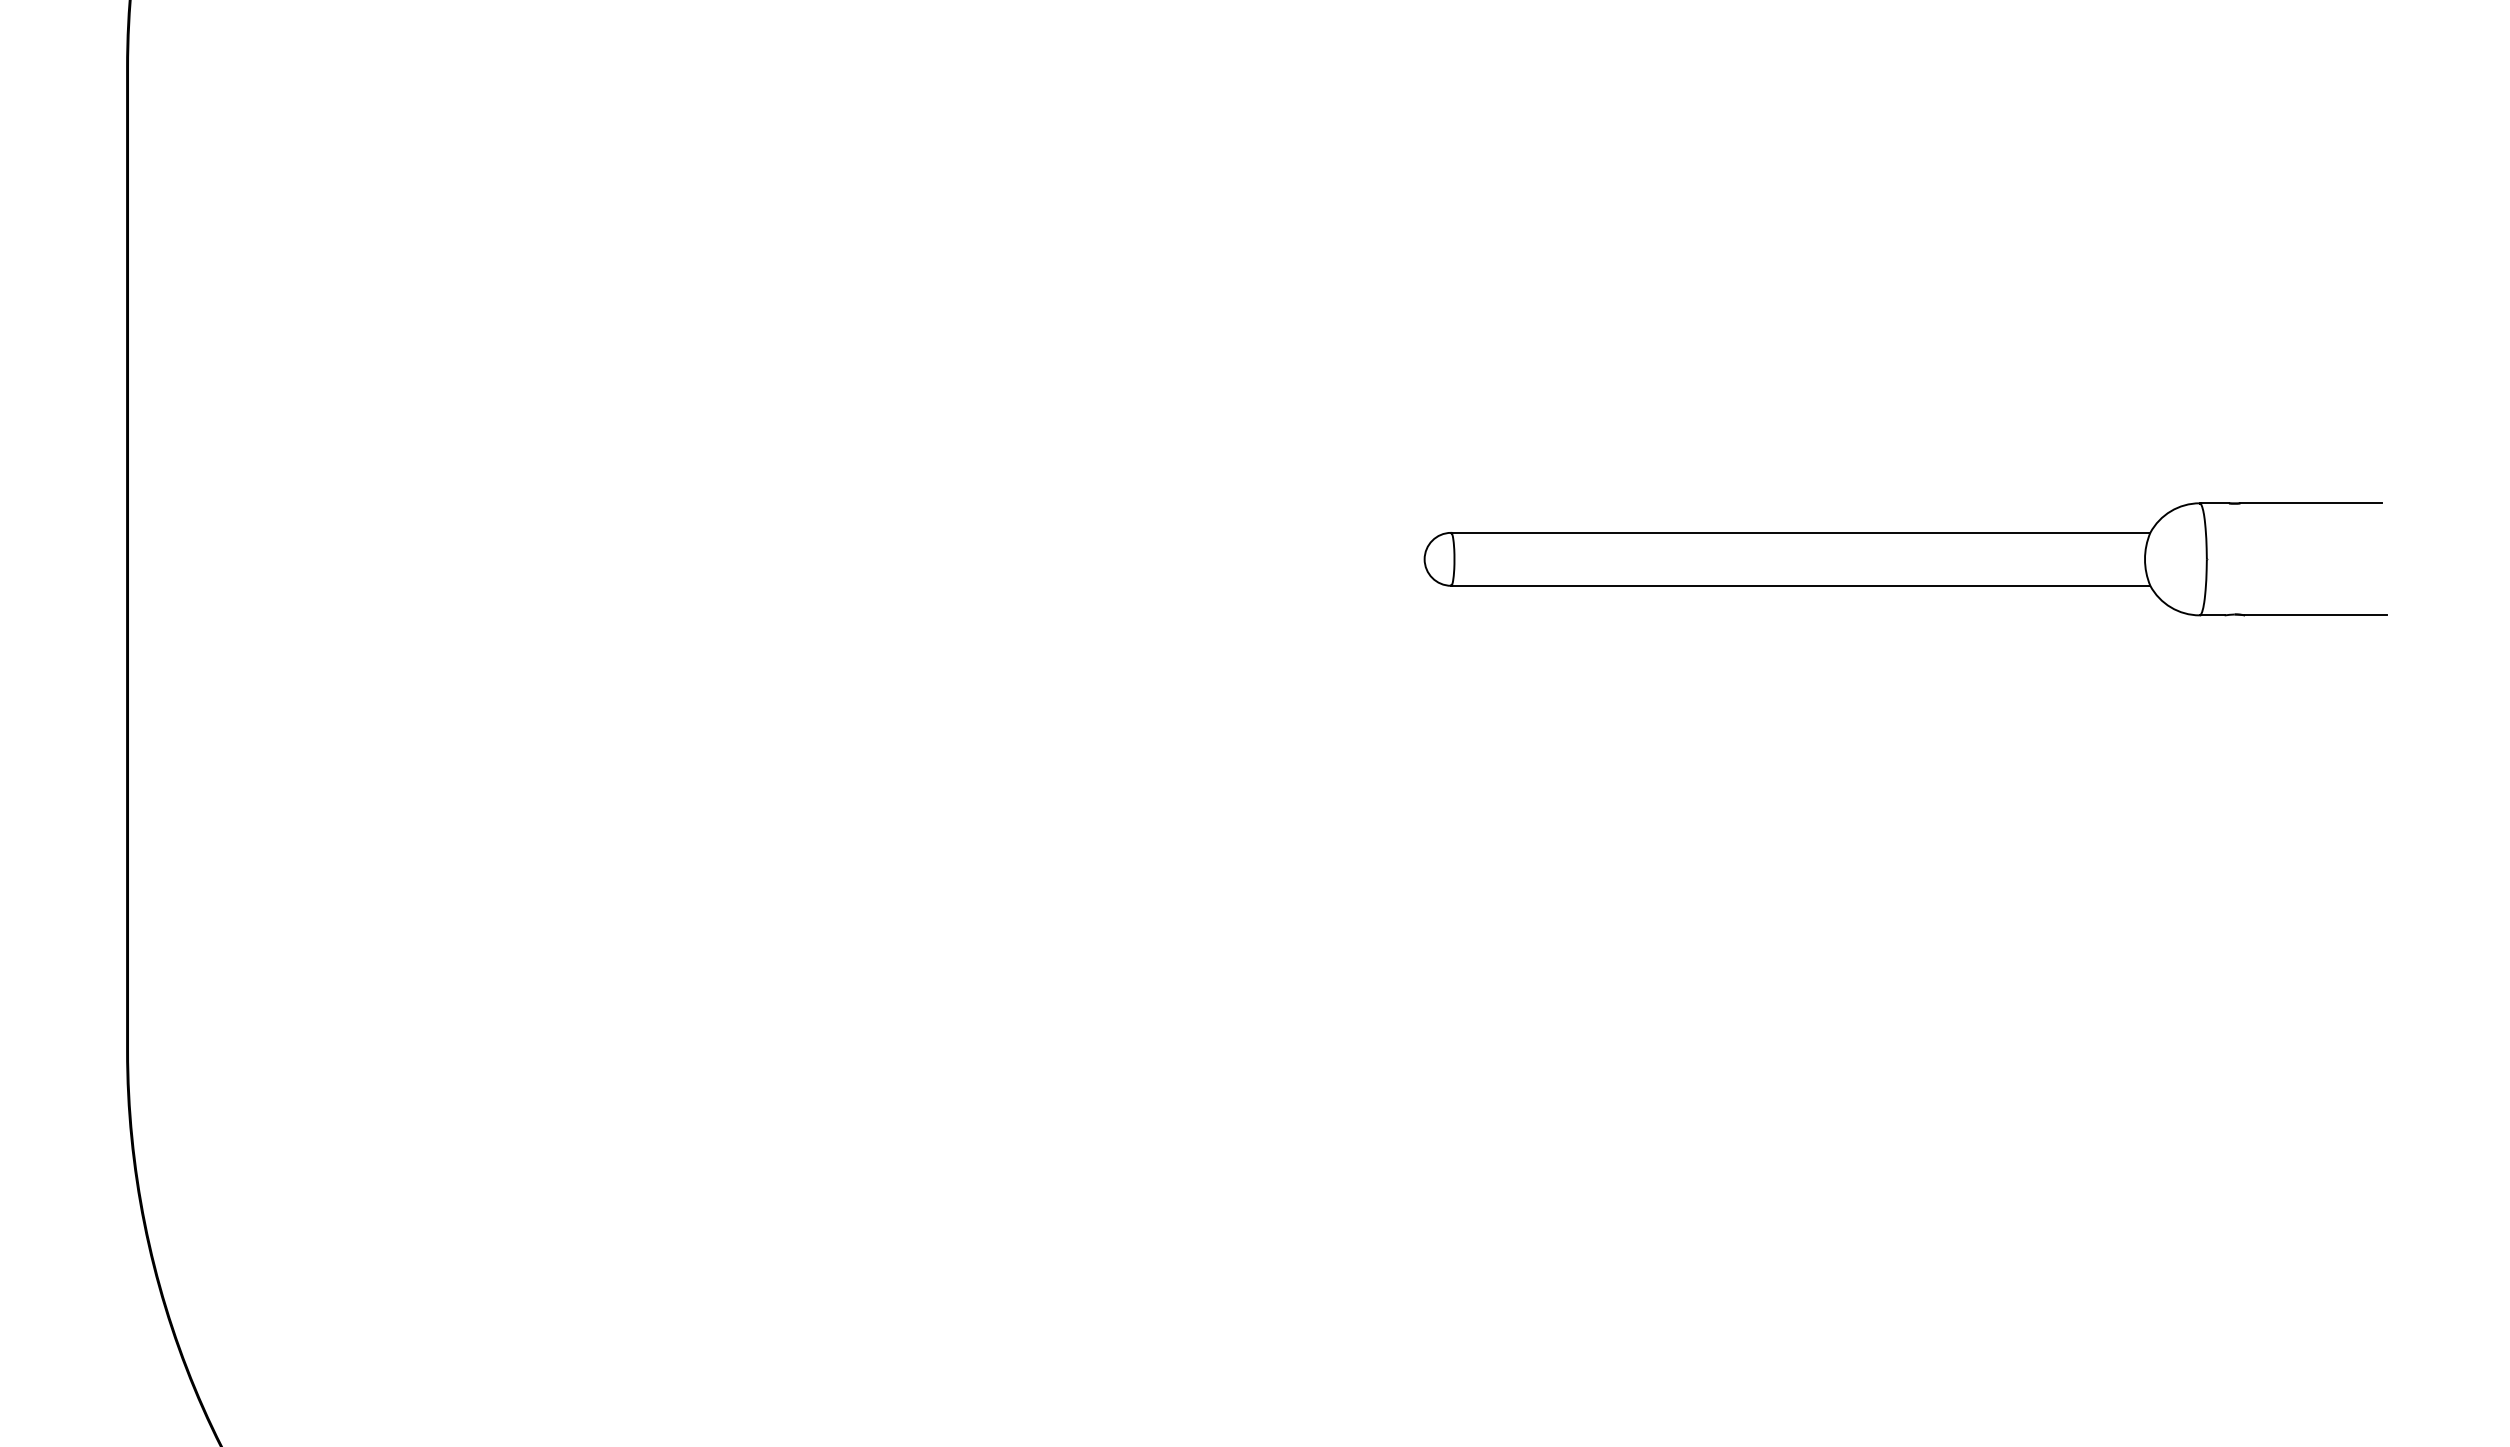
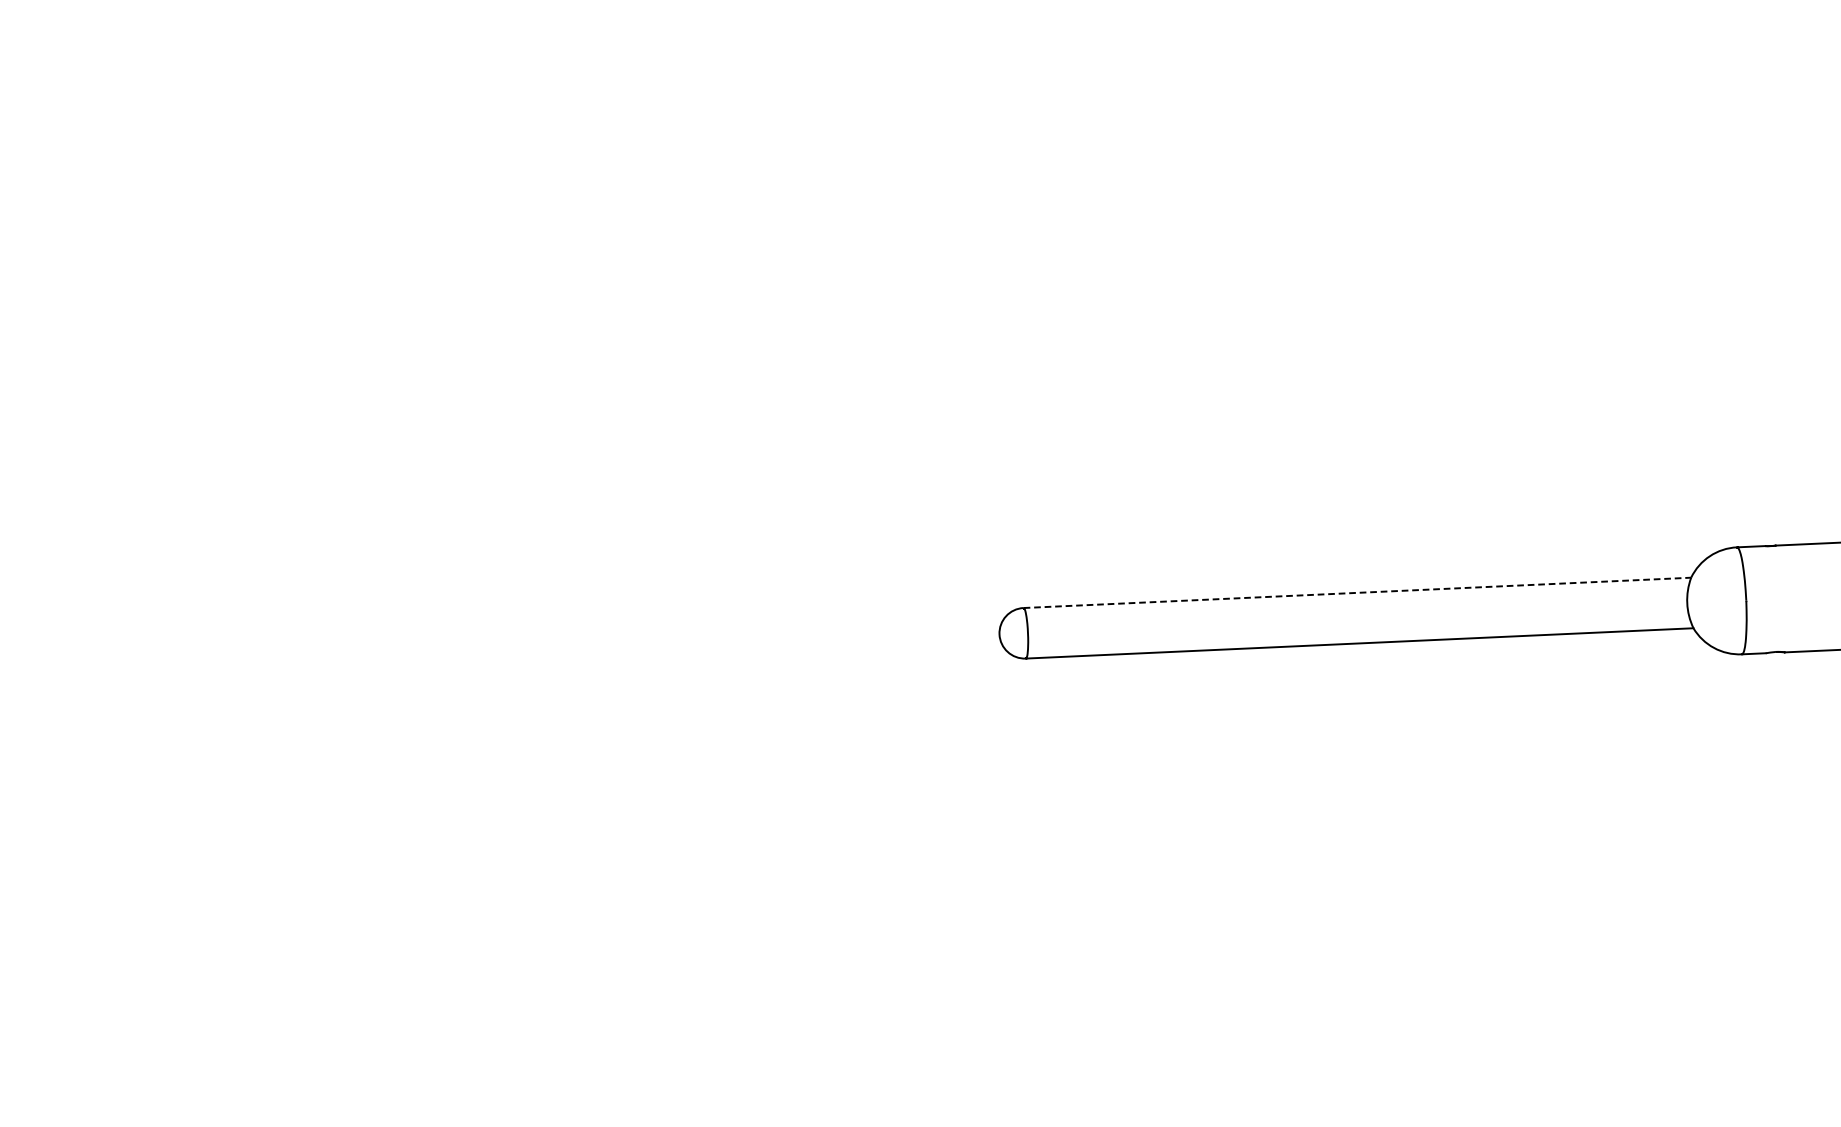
line: (1800, 532) -> (1357, 592), solid -> dashed

